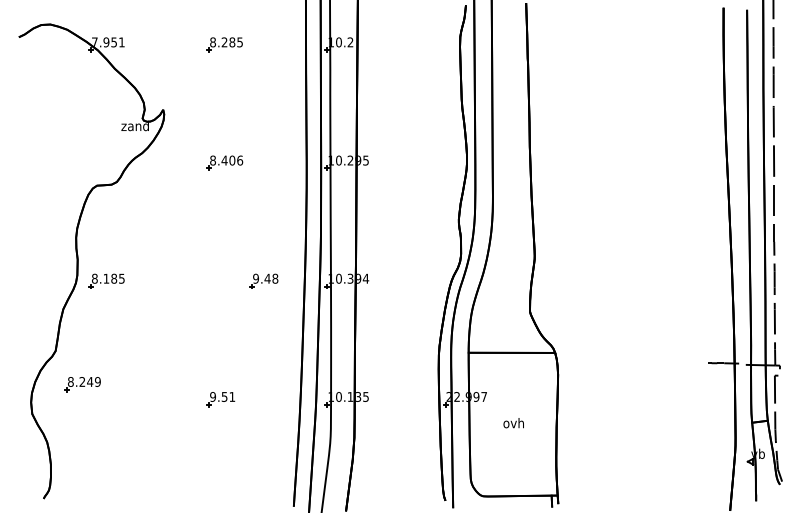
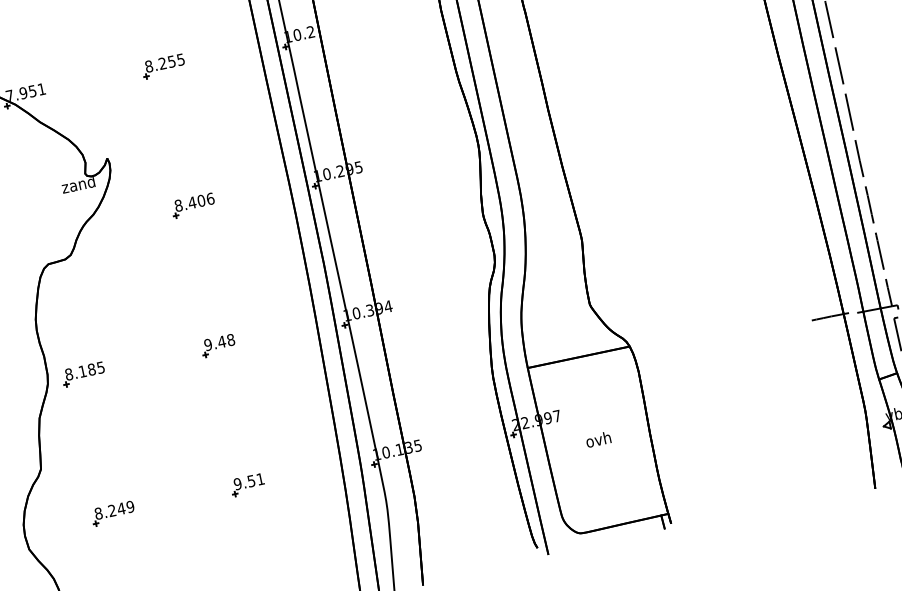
text: (232, 42) -> (172, 61), 8.285 -> 8.255
part: (263, 280) -> (217, 345), moved
part: (82, 384) -> (113, 513), moved

